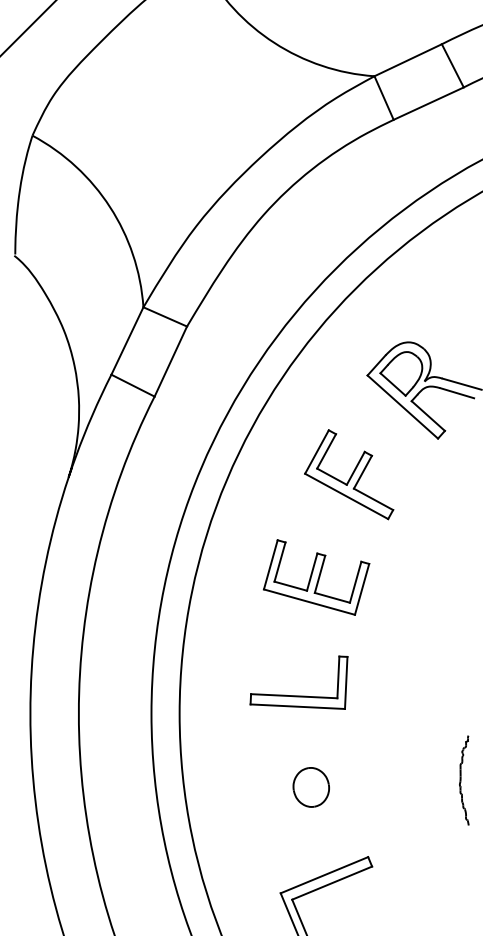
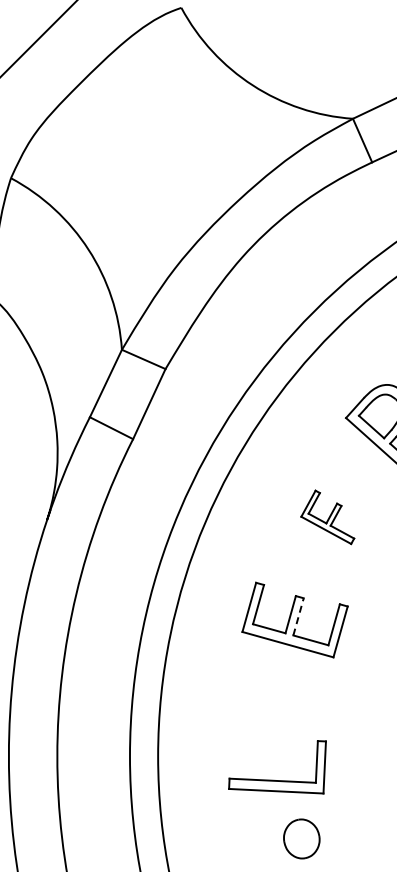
part: (349, 474) -> (328, 517), size x0.6
line: (320, 573) -> (299, 616), solid -> dashed
part: (298, 695) -> (277, 780), moved
part: (310, 787) -> (301, 839), moved

